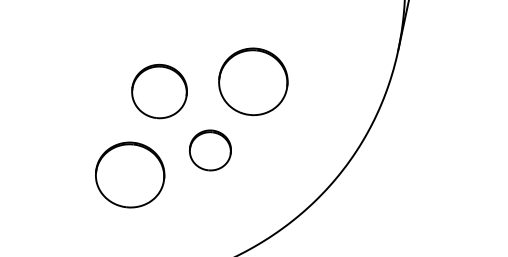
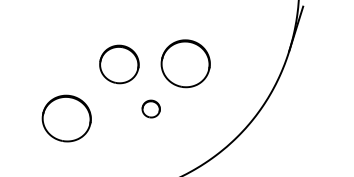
part: (210, 150) -> (151, 109), size x0.6
part: (130, 174) -> (67, 118), moved

